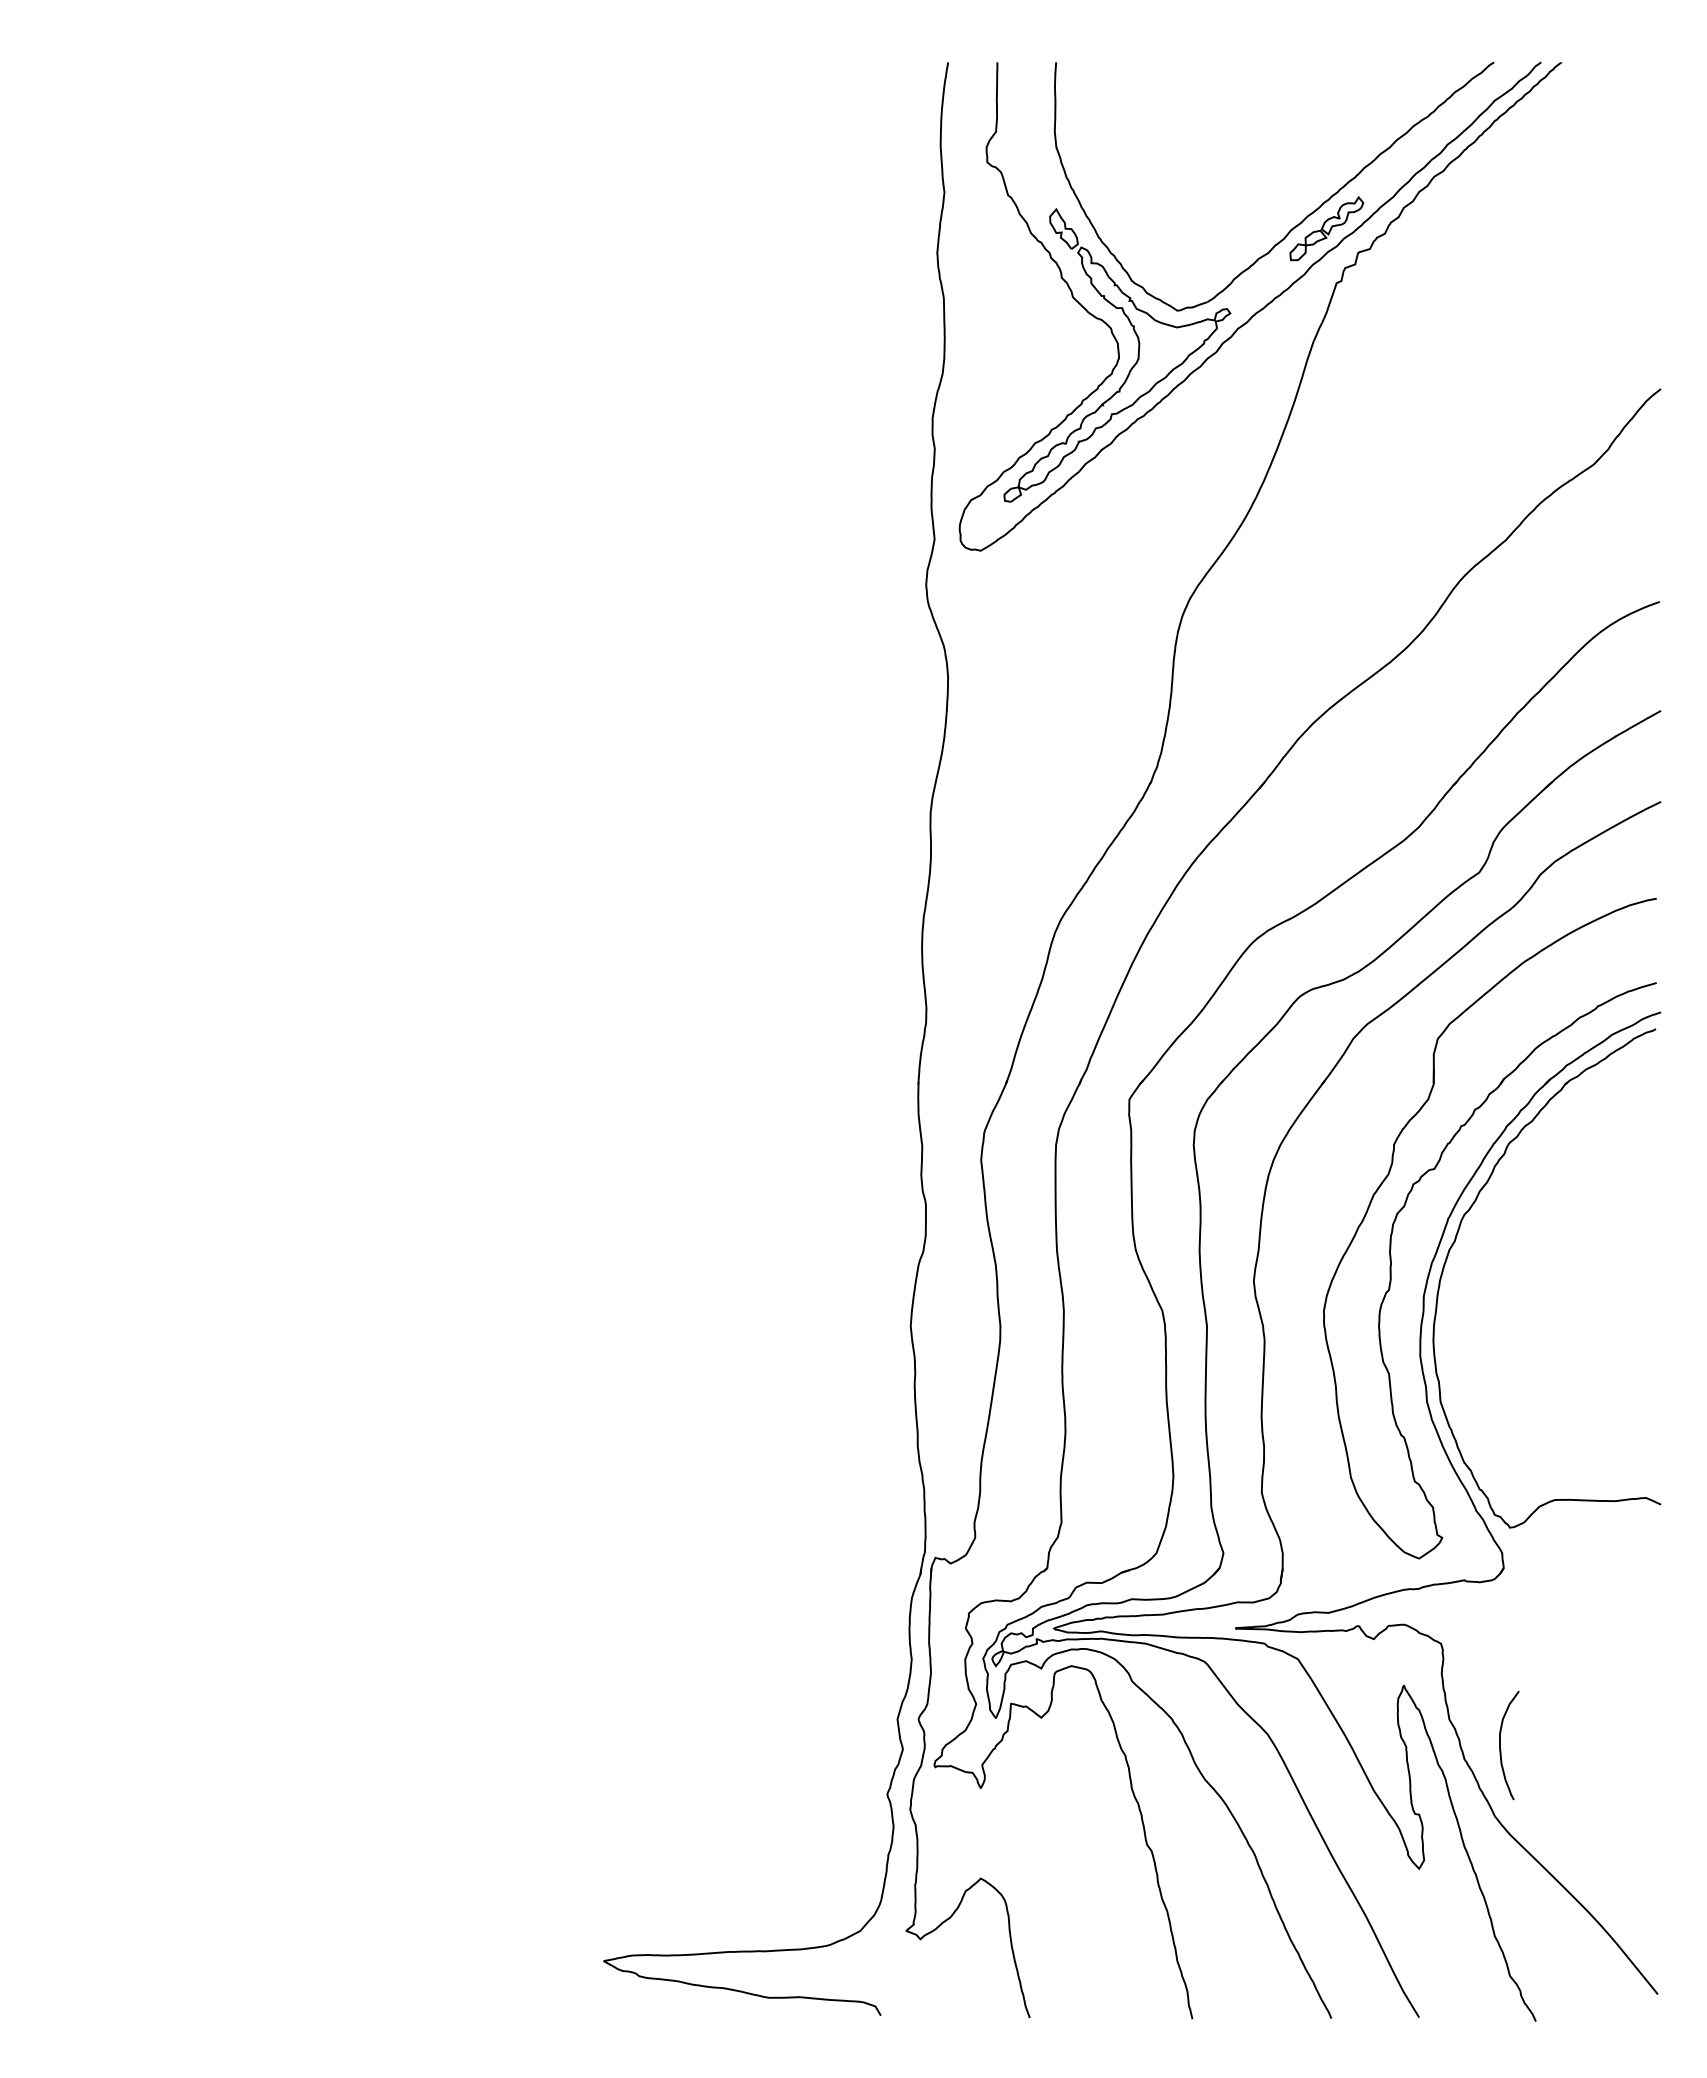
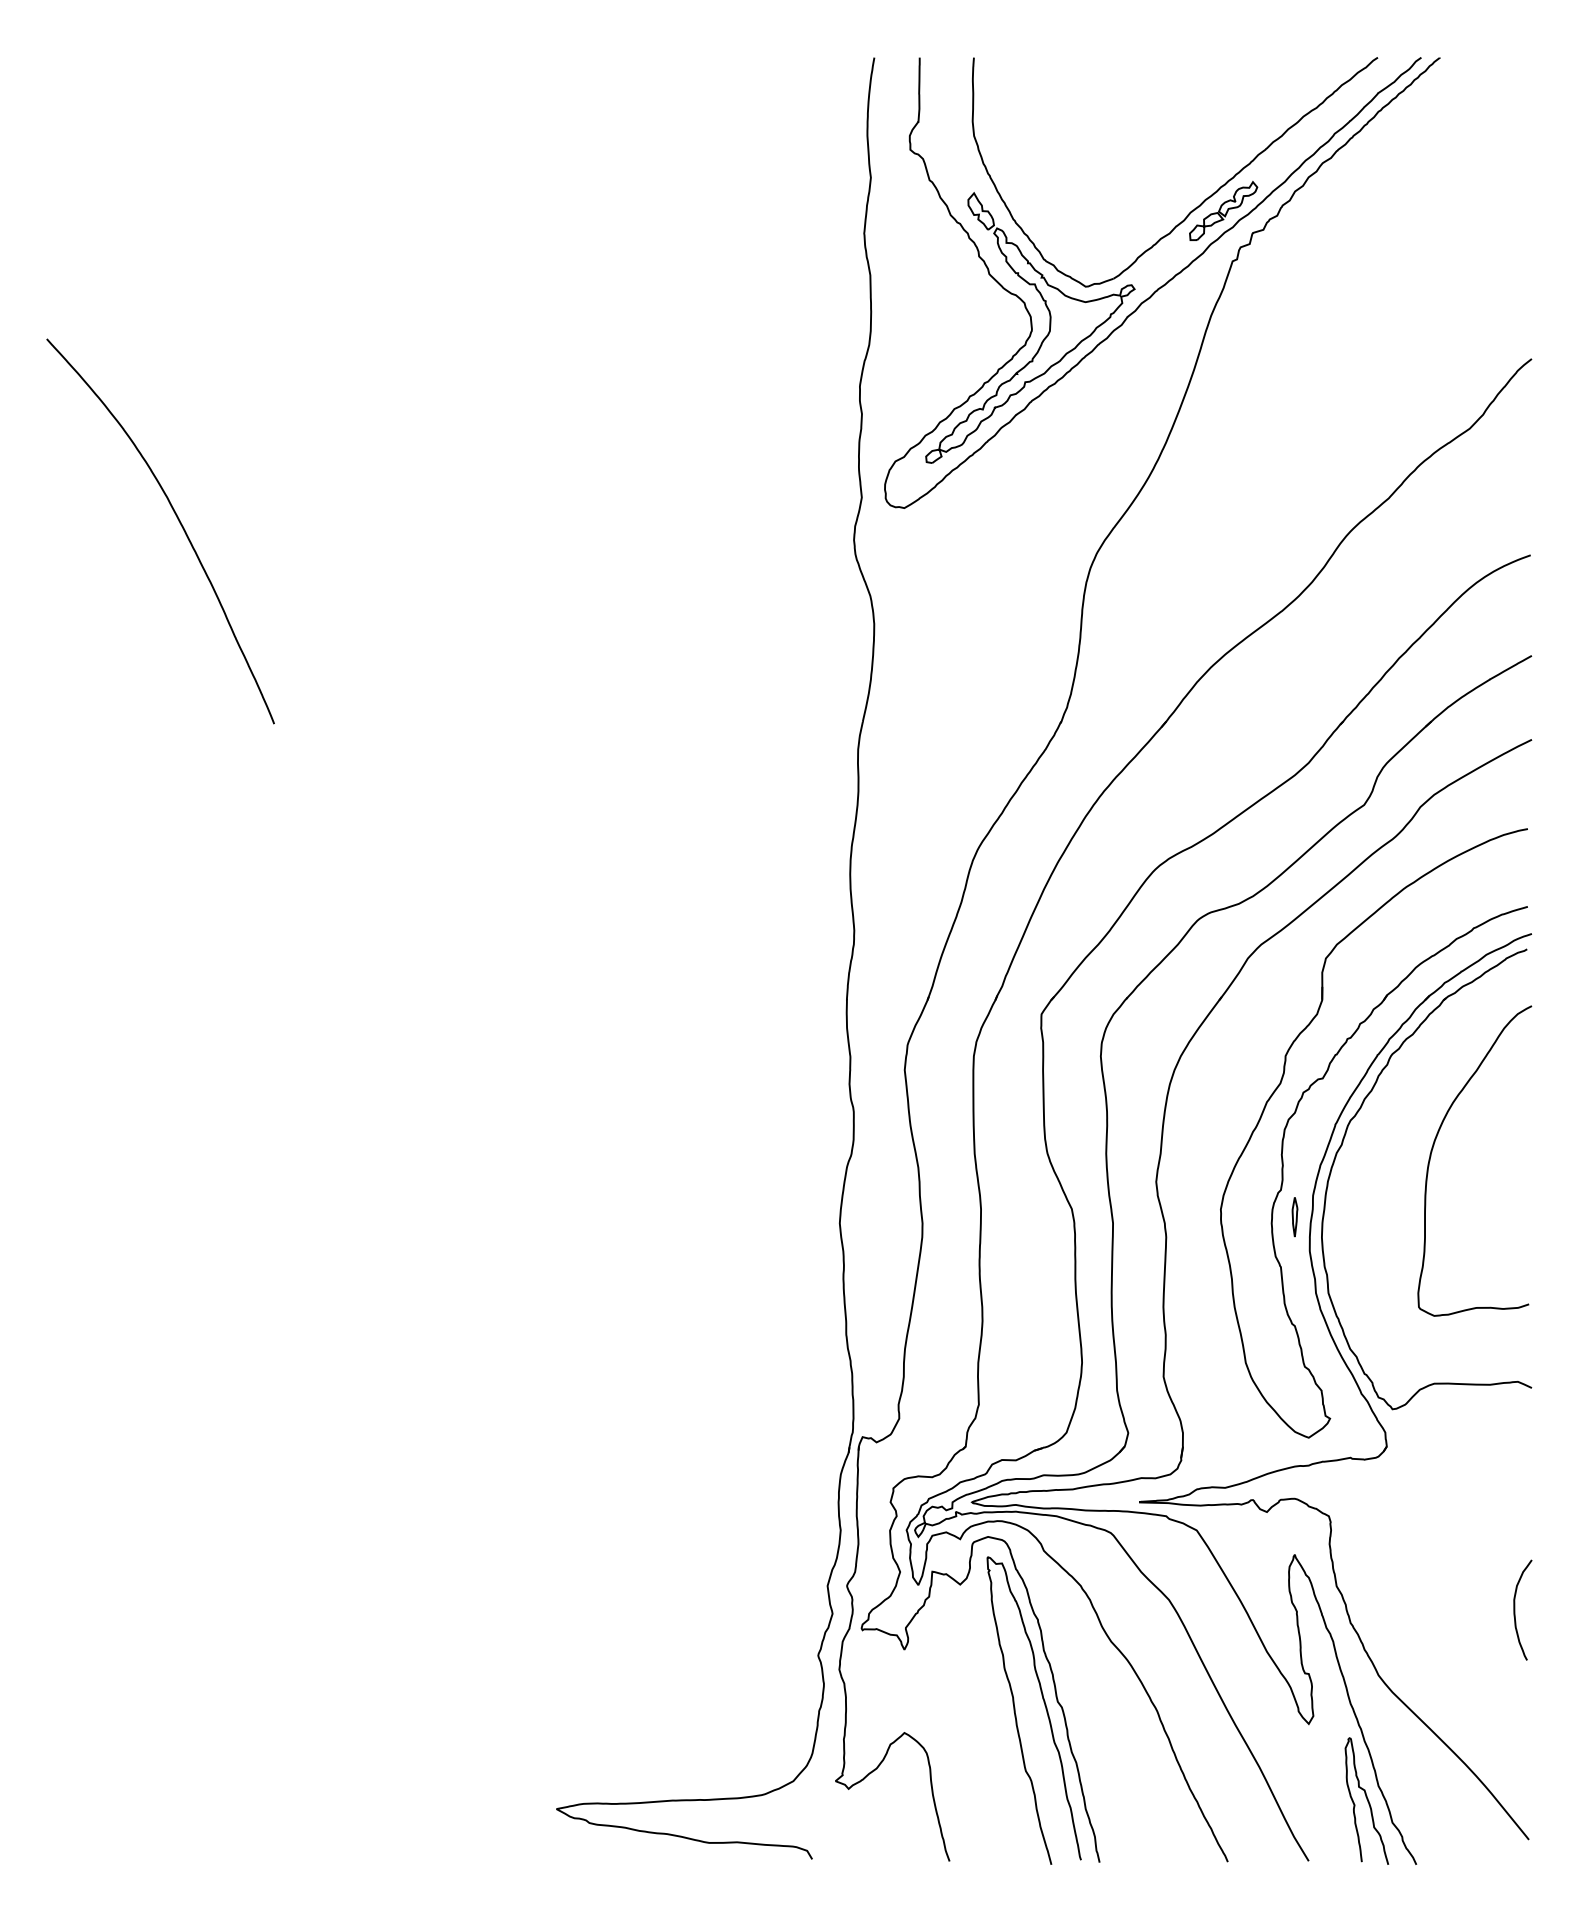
curve: (194, 566) -> (179, 522), added
curve: (1554, 1244) -> (1433, 1148), added
part: (1403, 1318) -> (1294, 1216), added
curve: (1500, 1745) -> (1514, 1610), moved
curve: (1133, 1851) -> (1045, 1707), added
curve: (1482, 1952) -> (1367, 1801), added

